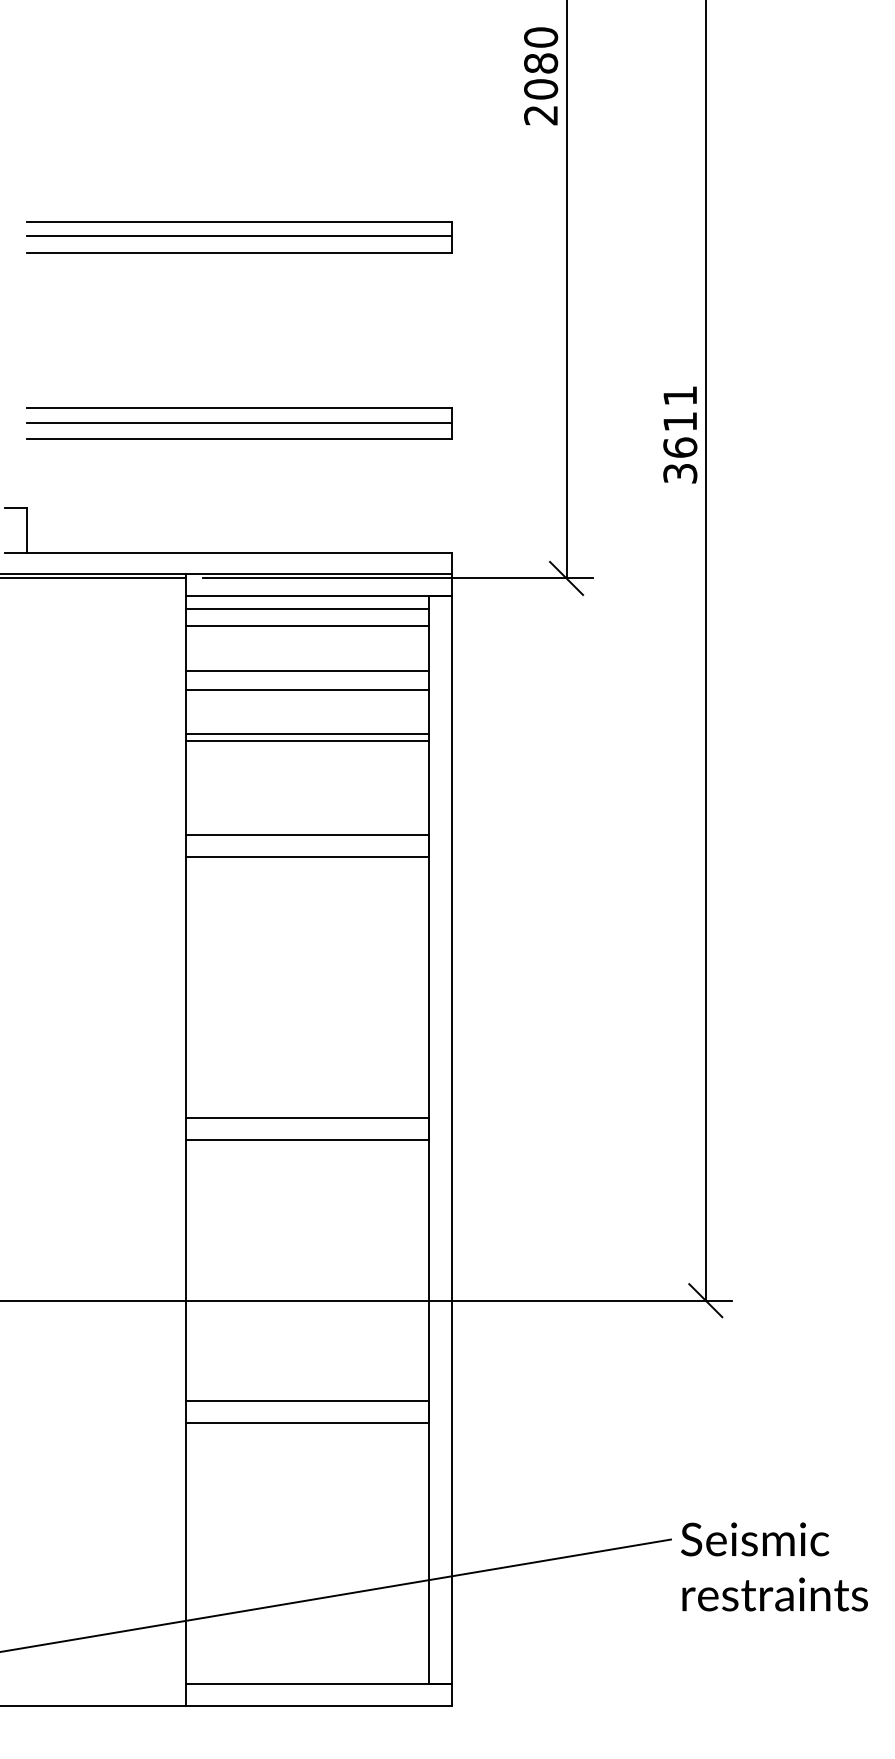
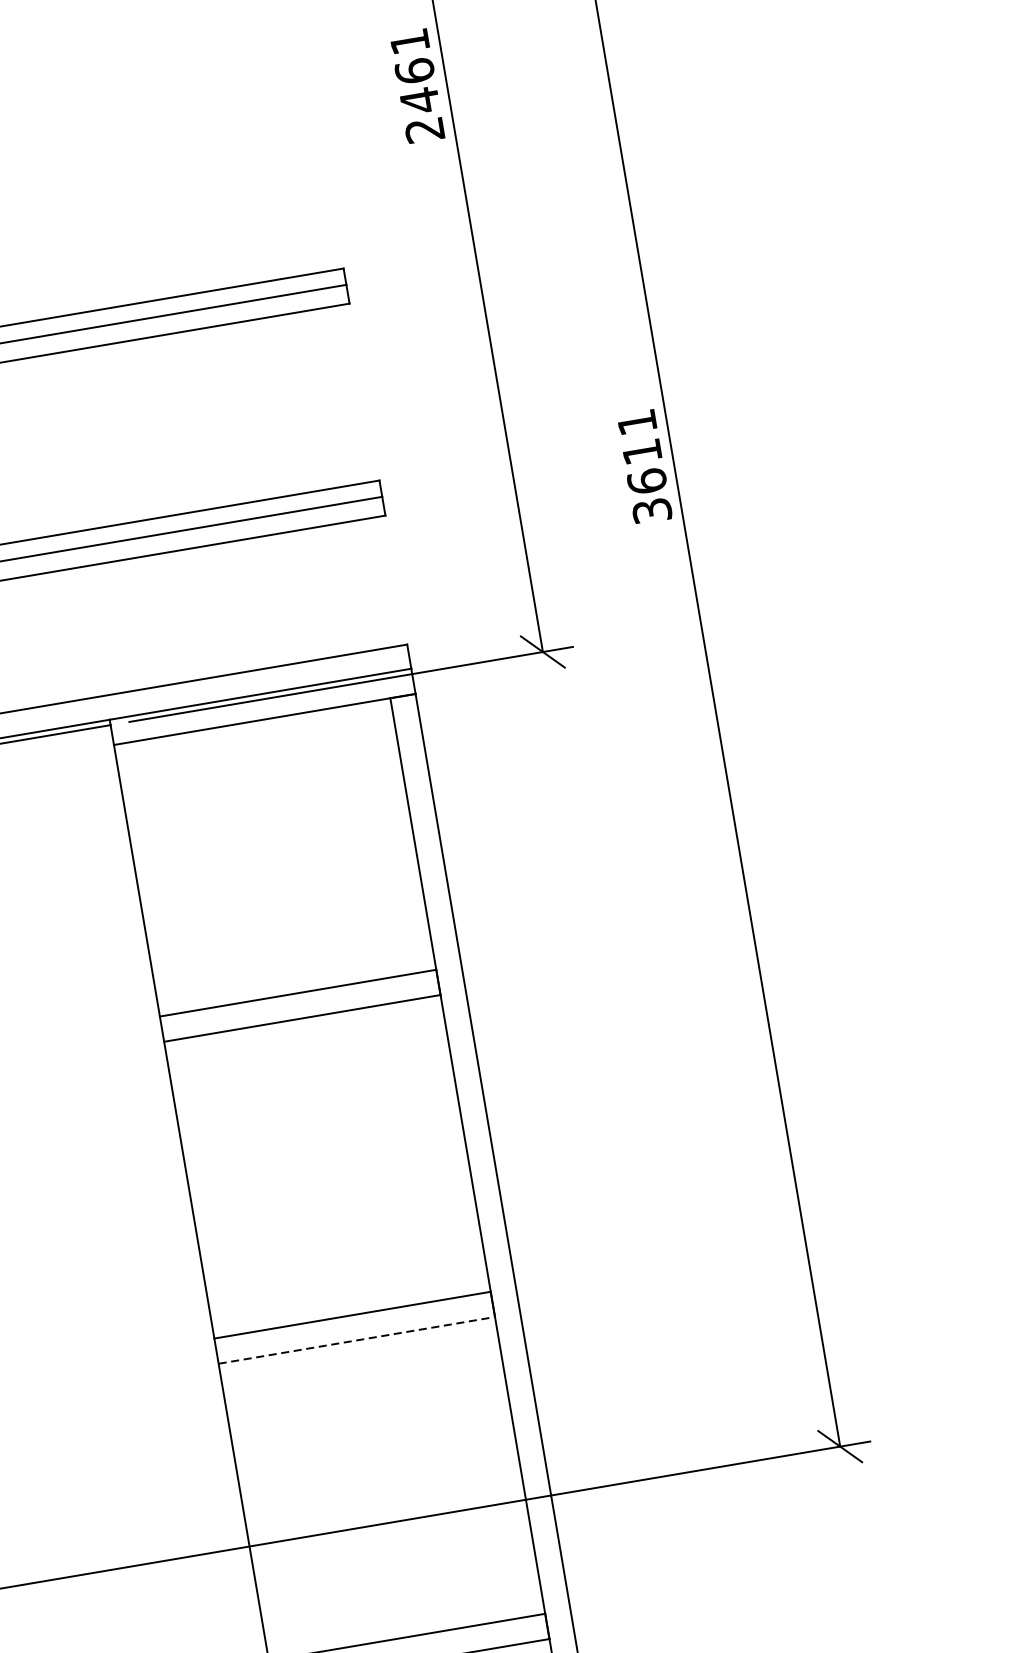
text: (541, 63) -> (415, 71), 2080 -> 2461
line: (307, 608) -> (254, 736), removed
line: (307, 625) -> (257, 755), removed
line: (307, 670) -> (266, 806), removed
line: (307, 689) -> (269, 828), removed
line: (307, 734) -> (278, 879), removed
line: (307, 741) -> (279, 887), removed
line: (307, 1139) -> (356, 1339), solid -> dashed

